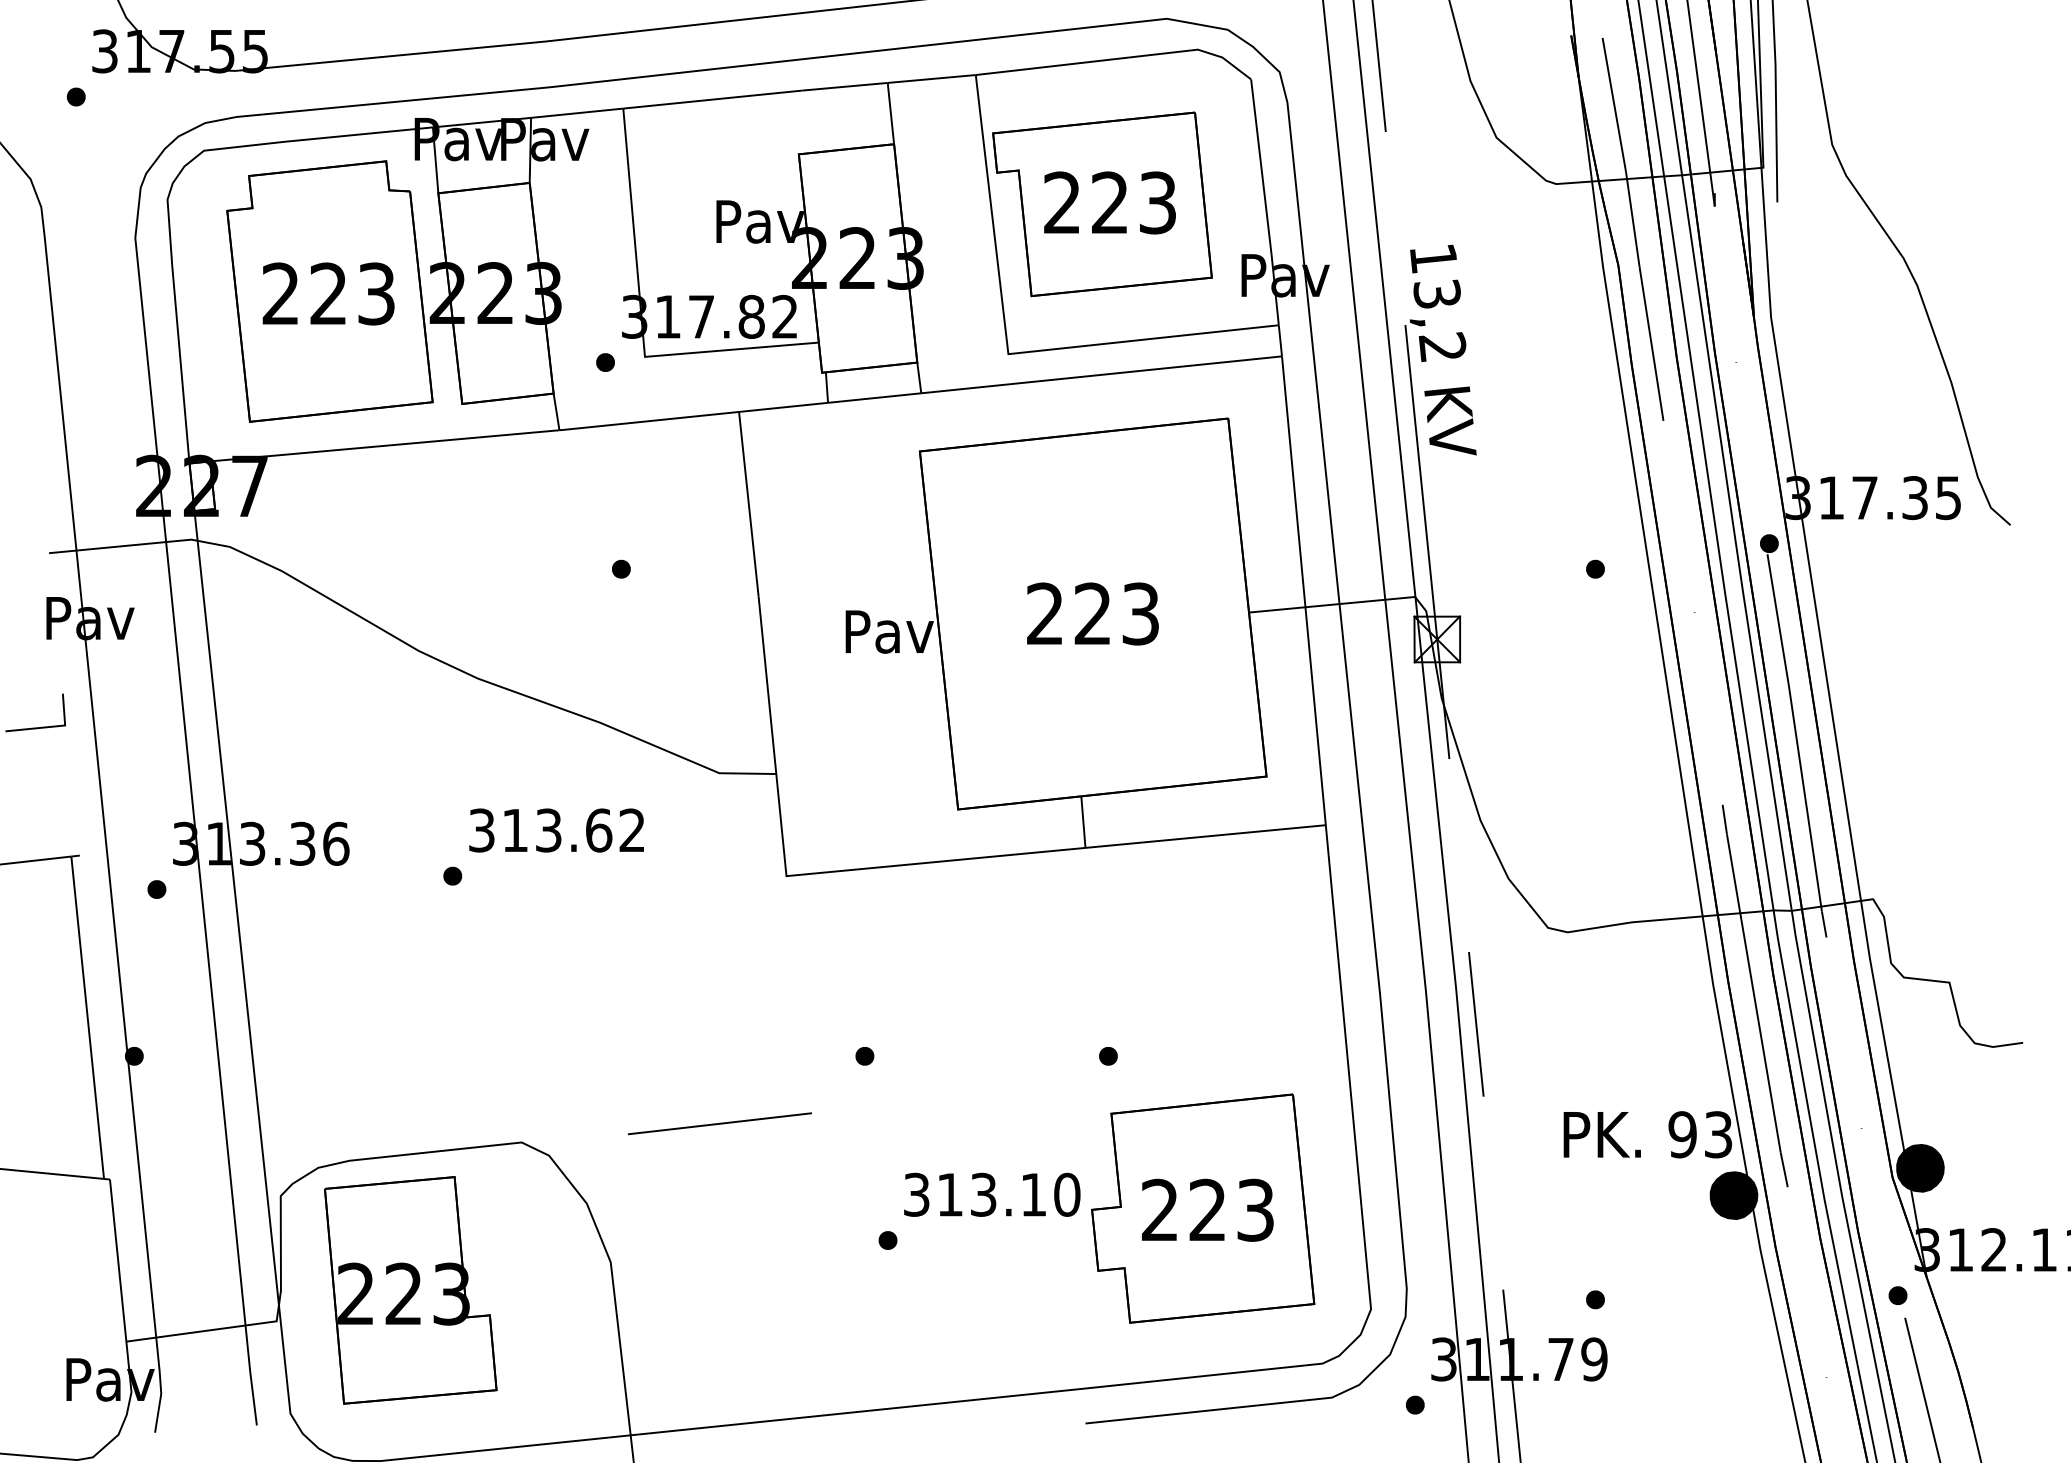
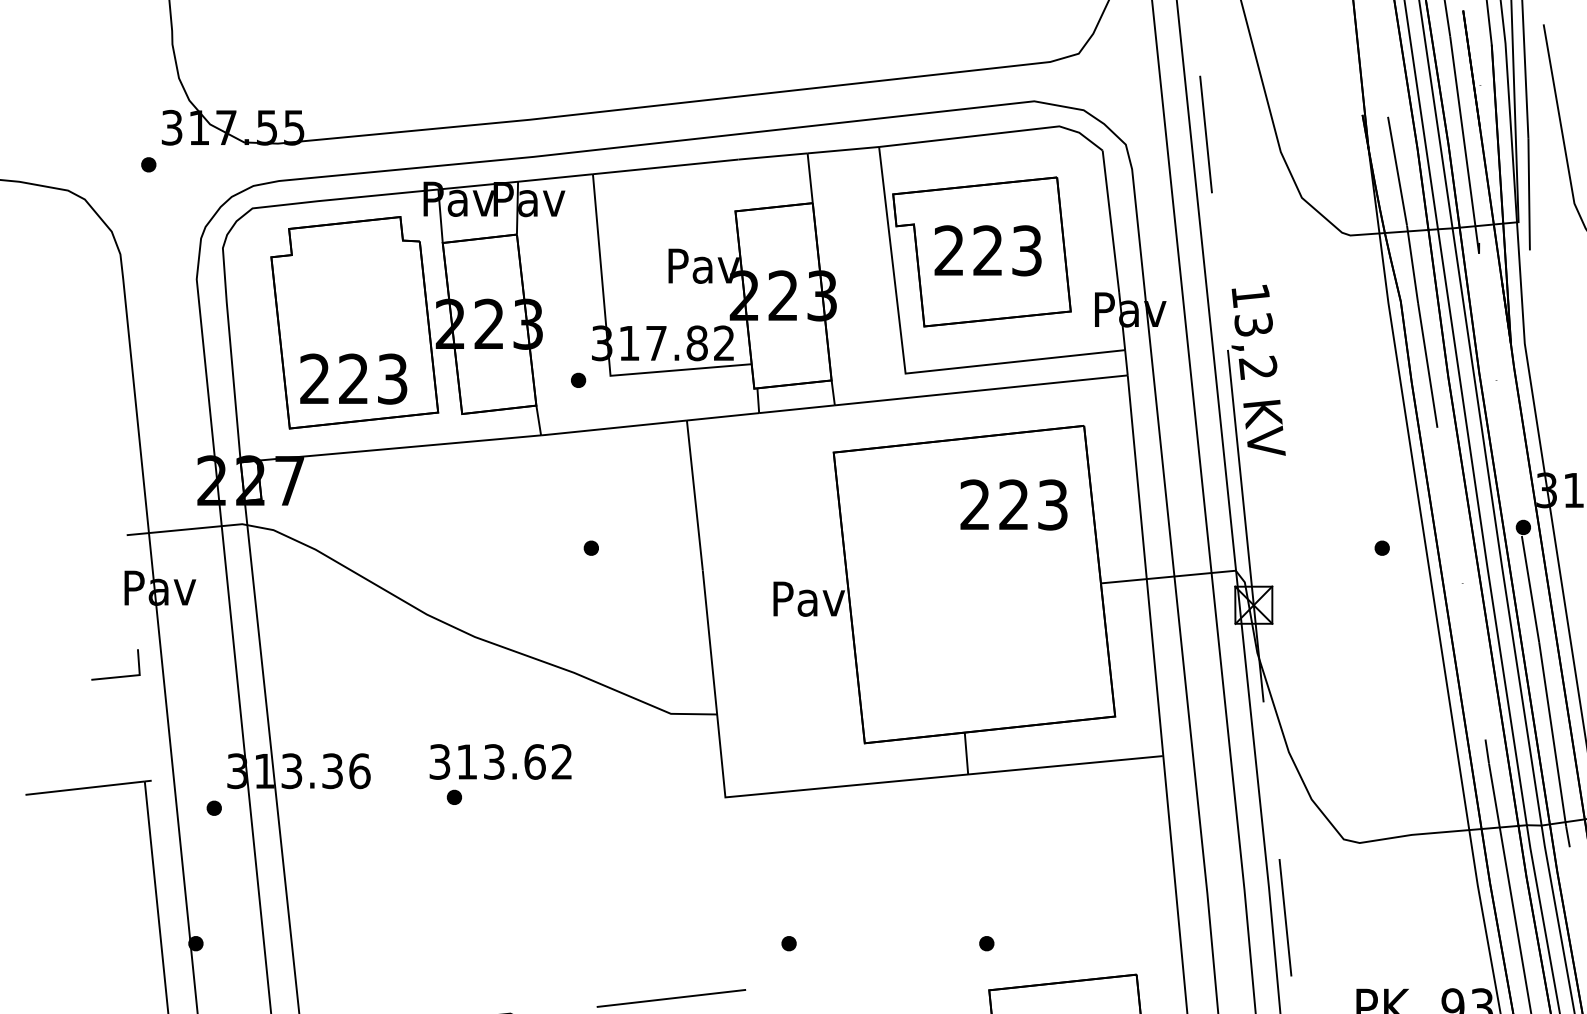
text: (328, 293) -> (353, 378), moved
text: (1092, 613) -> (1013, 504), moved
text: (556, 830) -> (500, 761), moved

